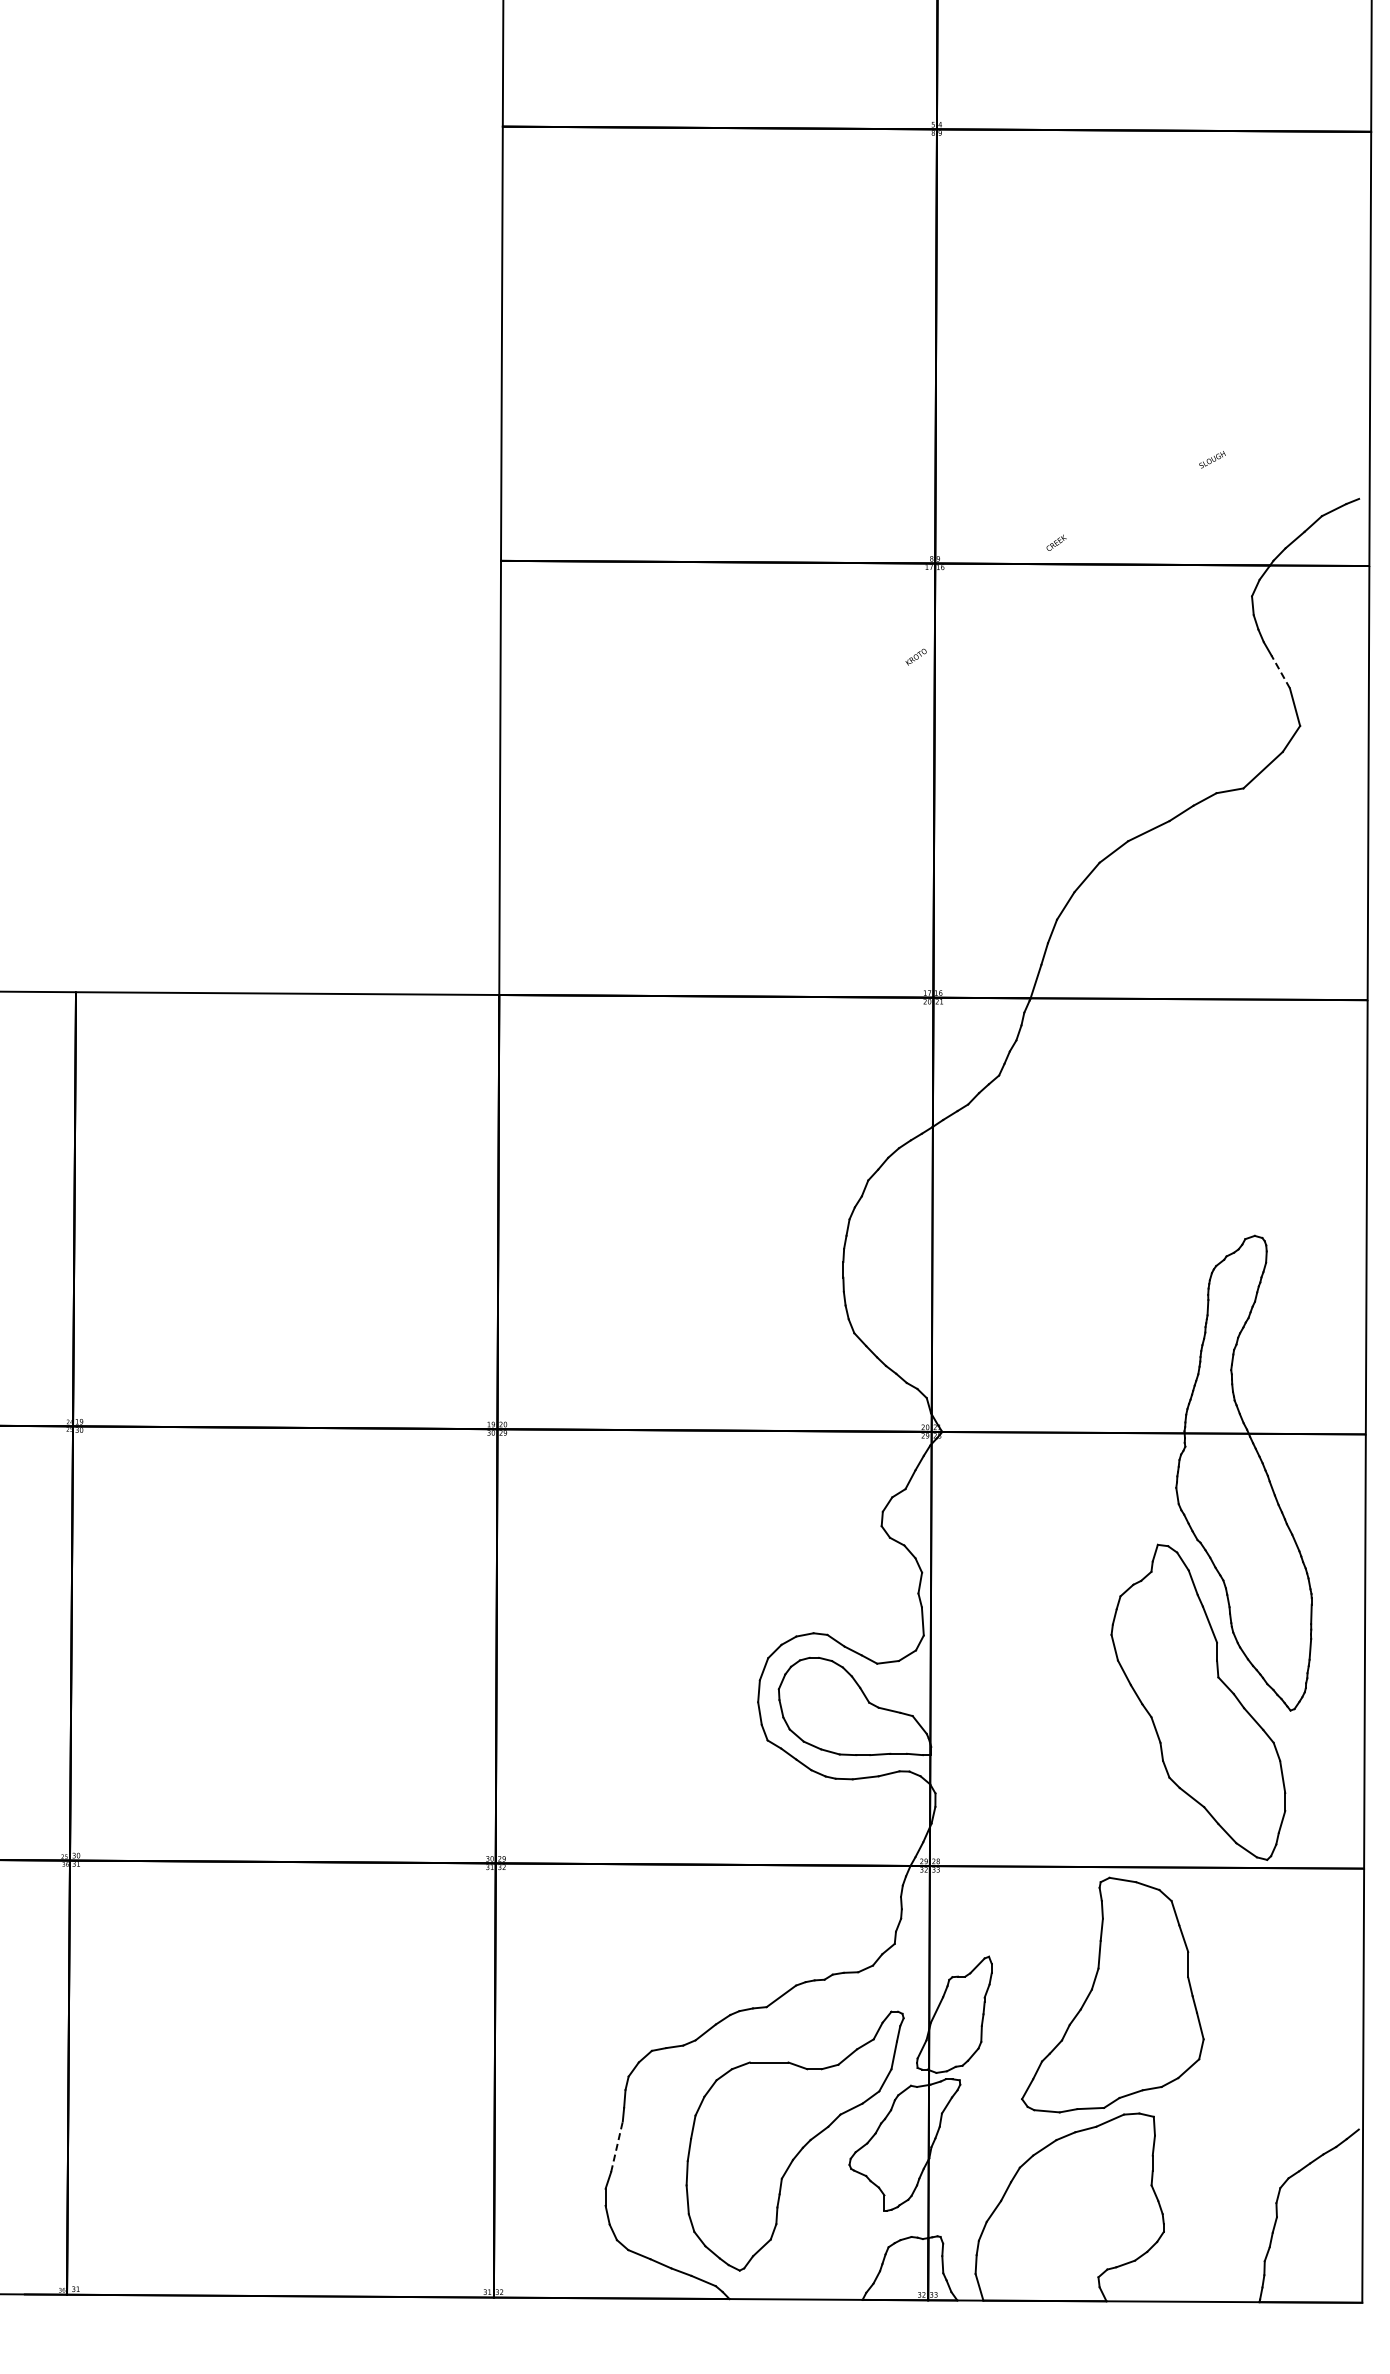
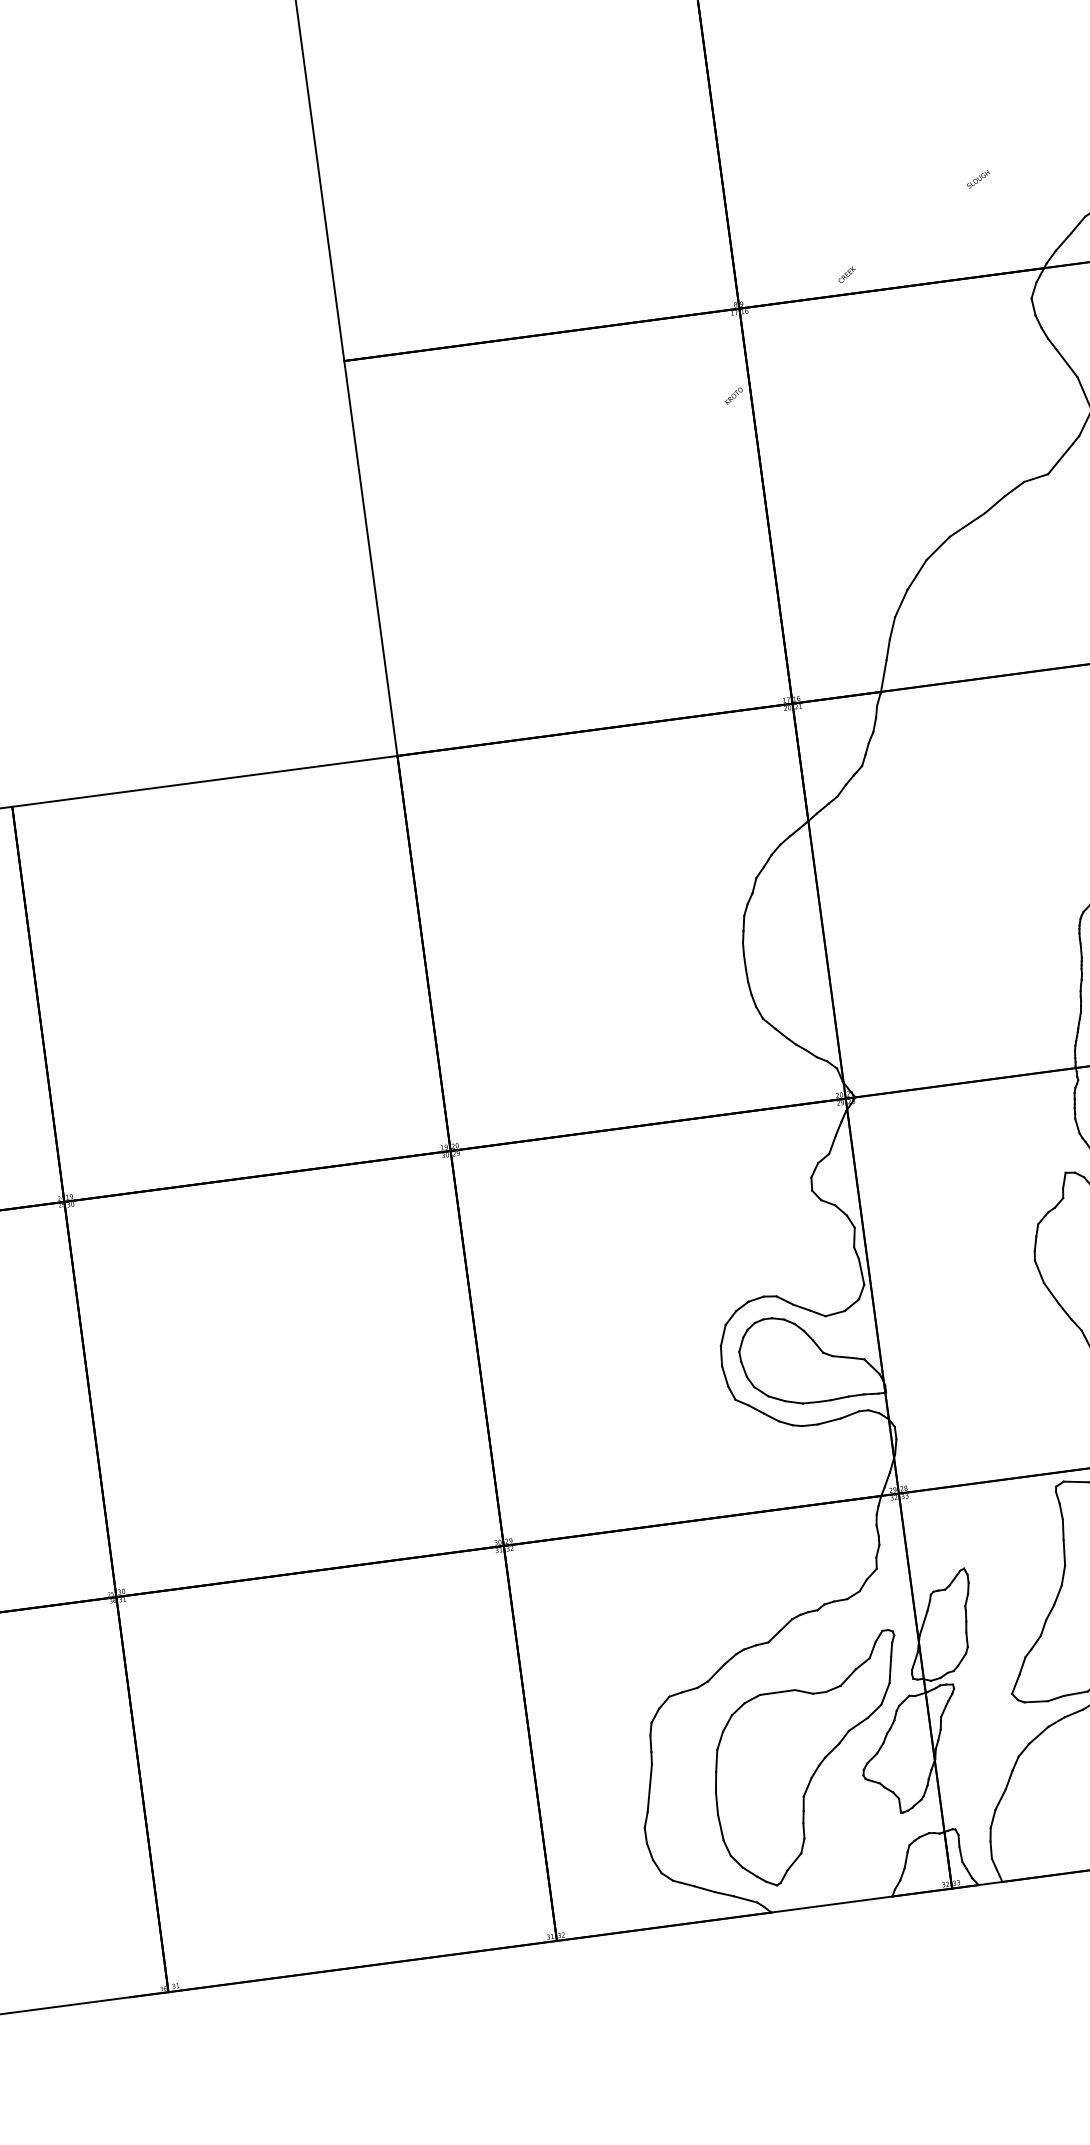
line: (1280, 671) -> (1066, 363), dashed -> solid
line: (616, 2146) -> (649, 1788), dashed -> solid

